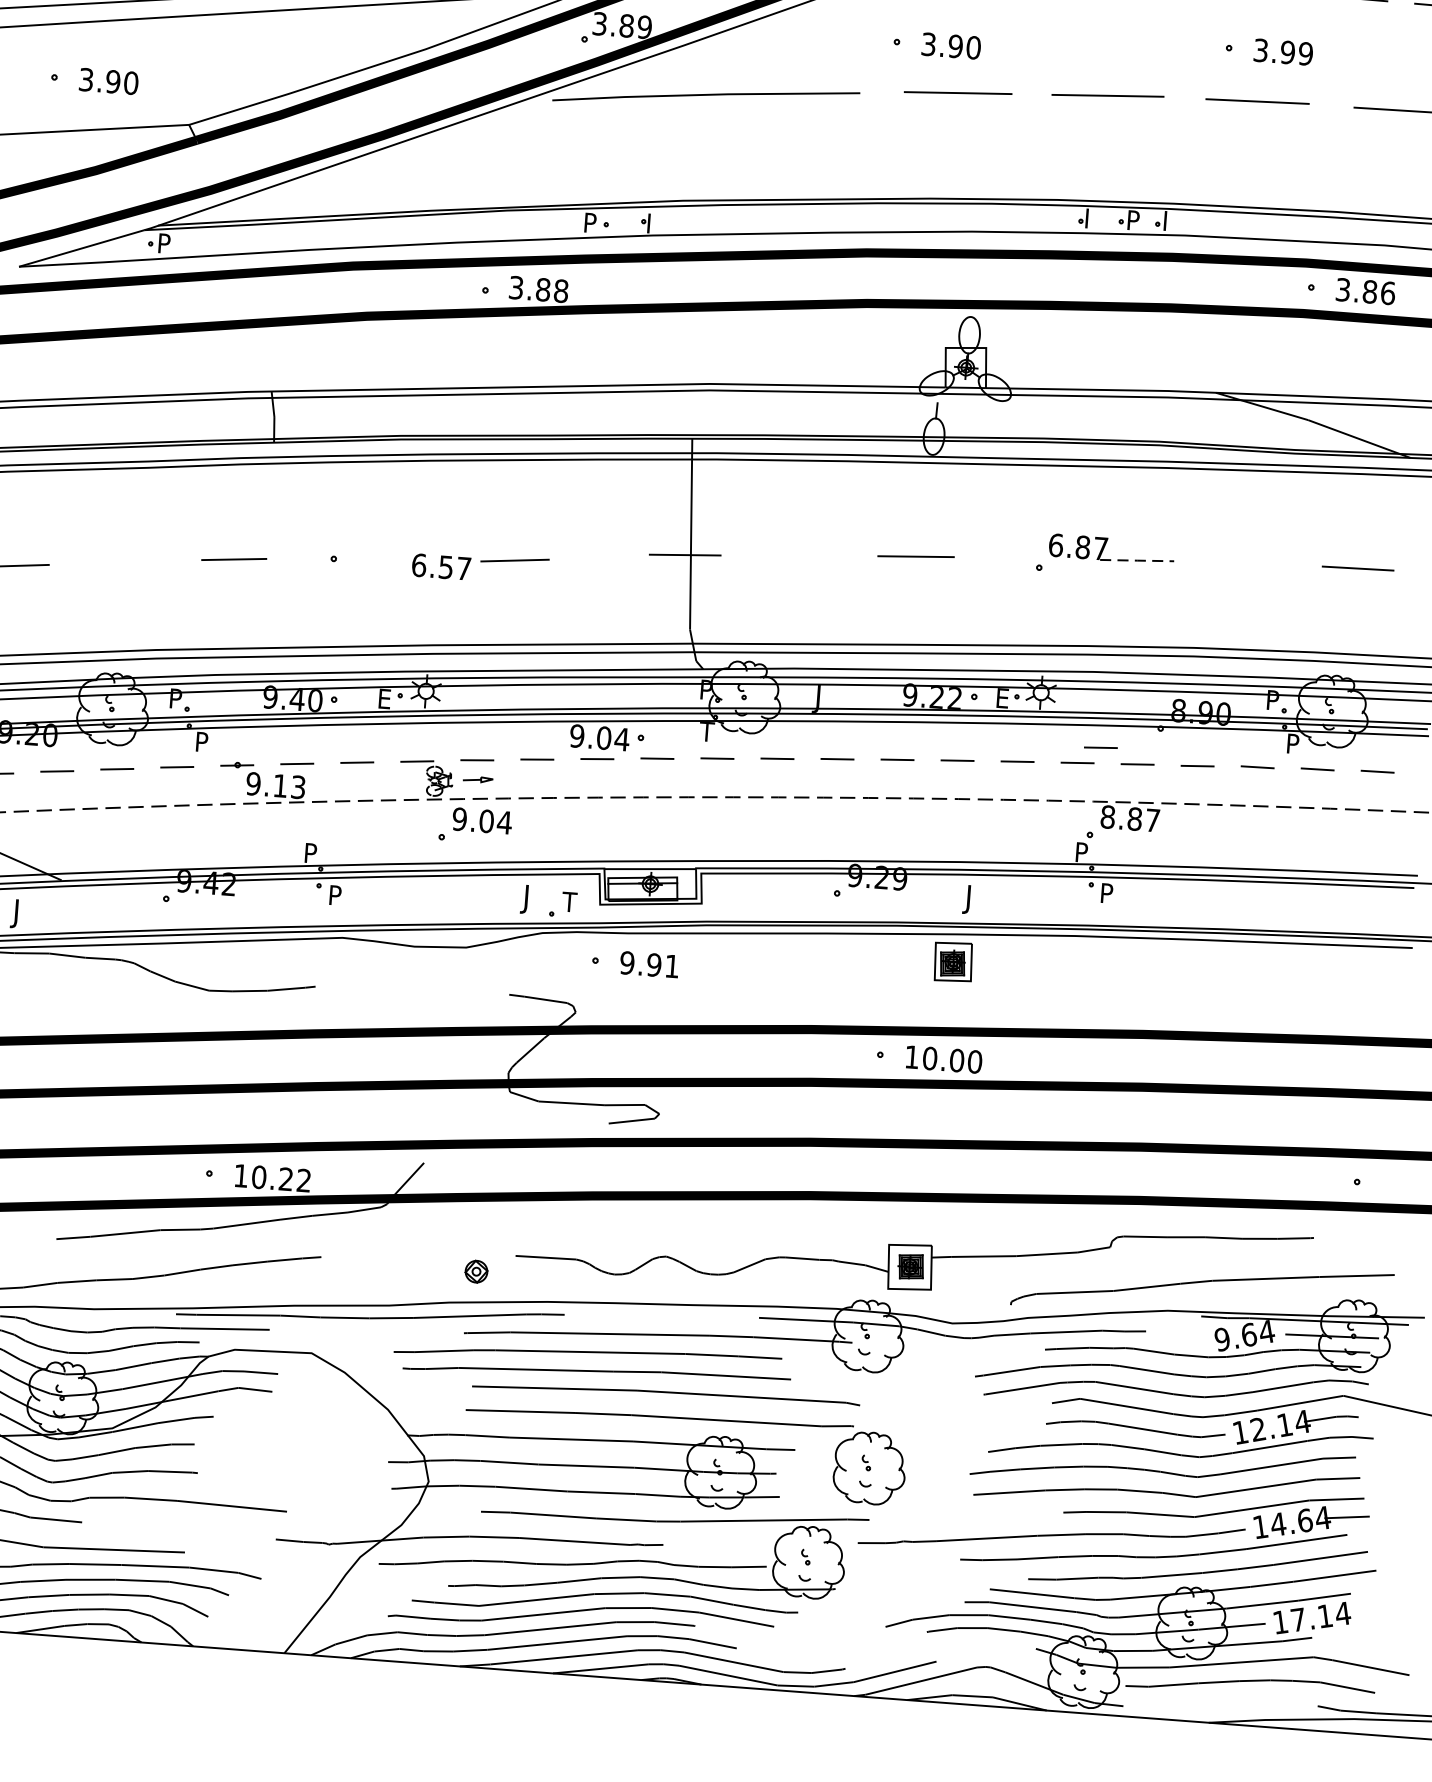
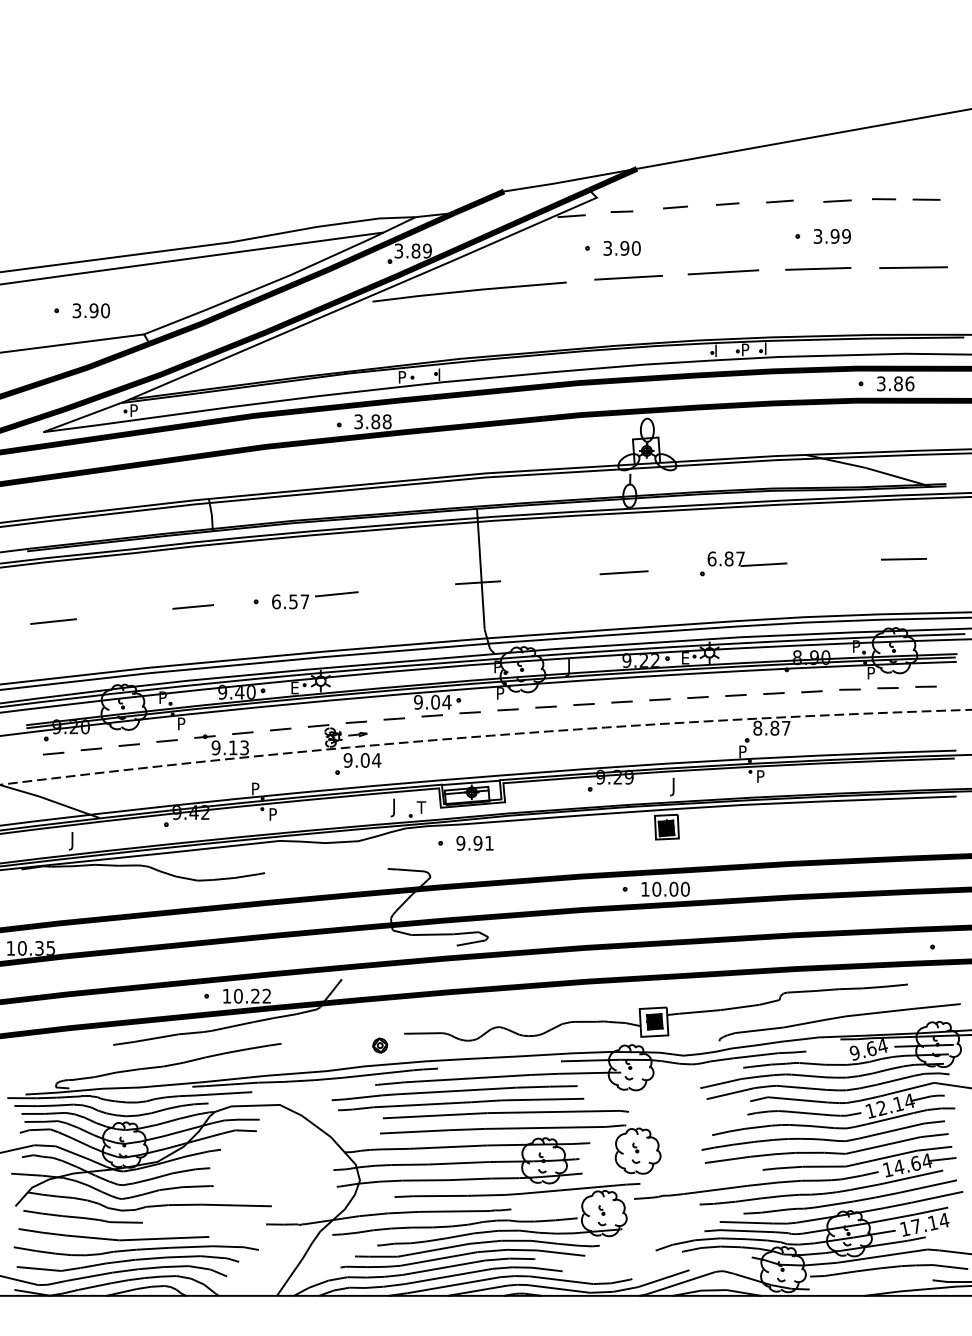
line: (1137, 560) -> (764, 564), dashed -> solid
part: (480, 567) -> (315, 600), moved
text: (705, 731) -> (499, 693), T -> P
line: (1100, 747) -> (749, 684), removed

